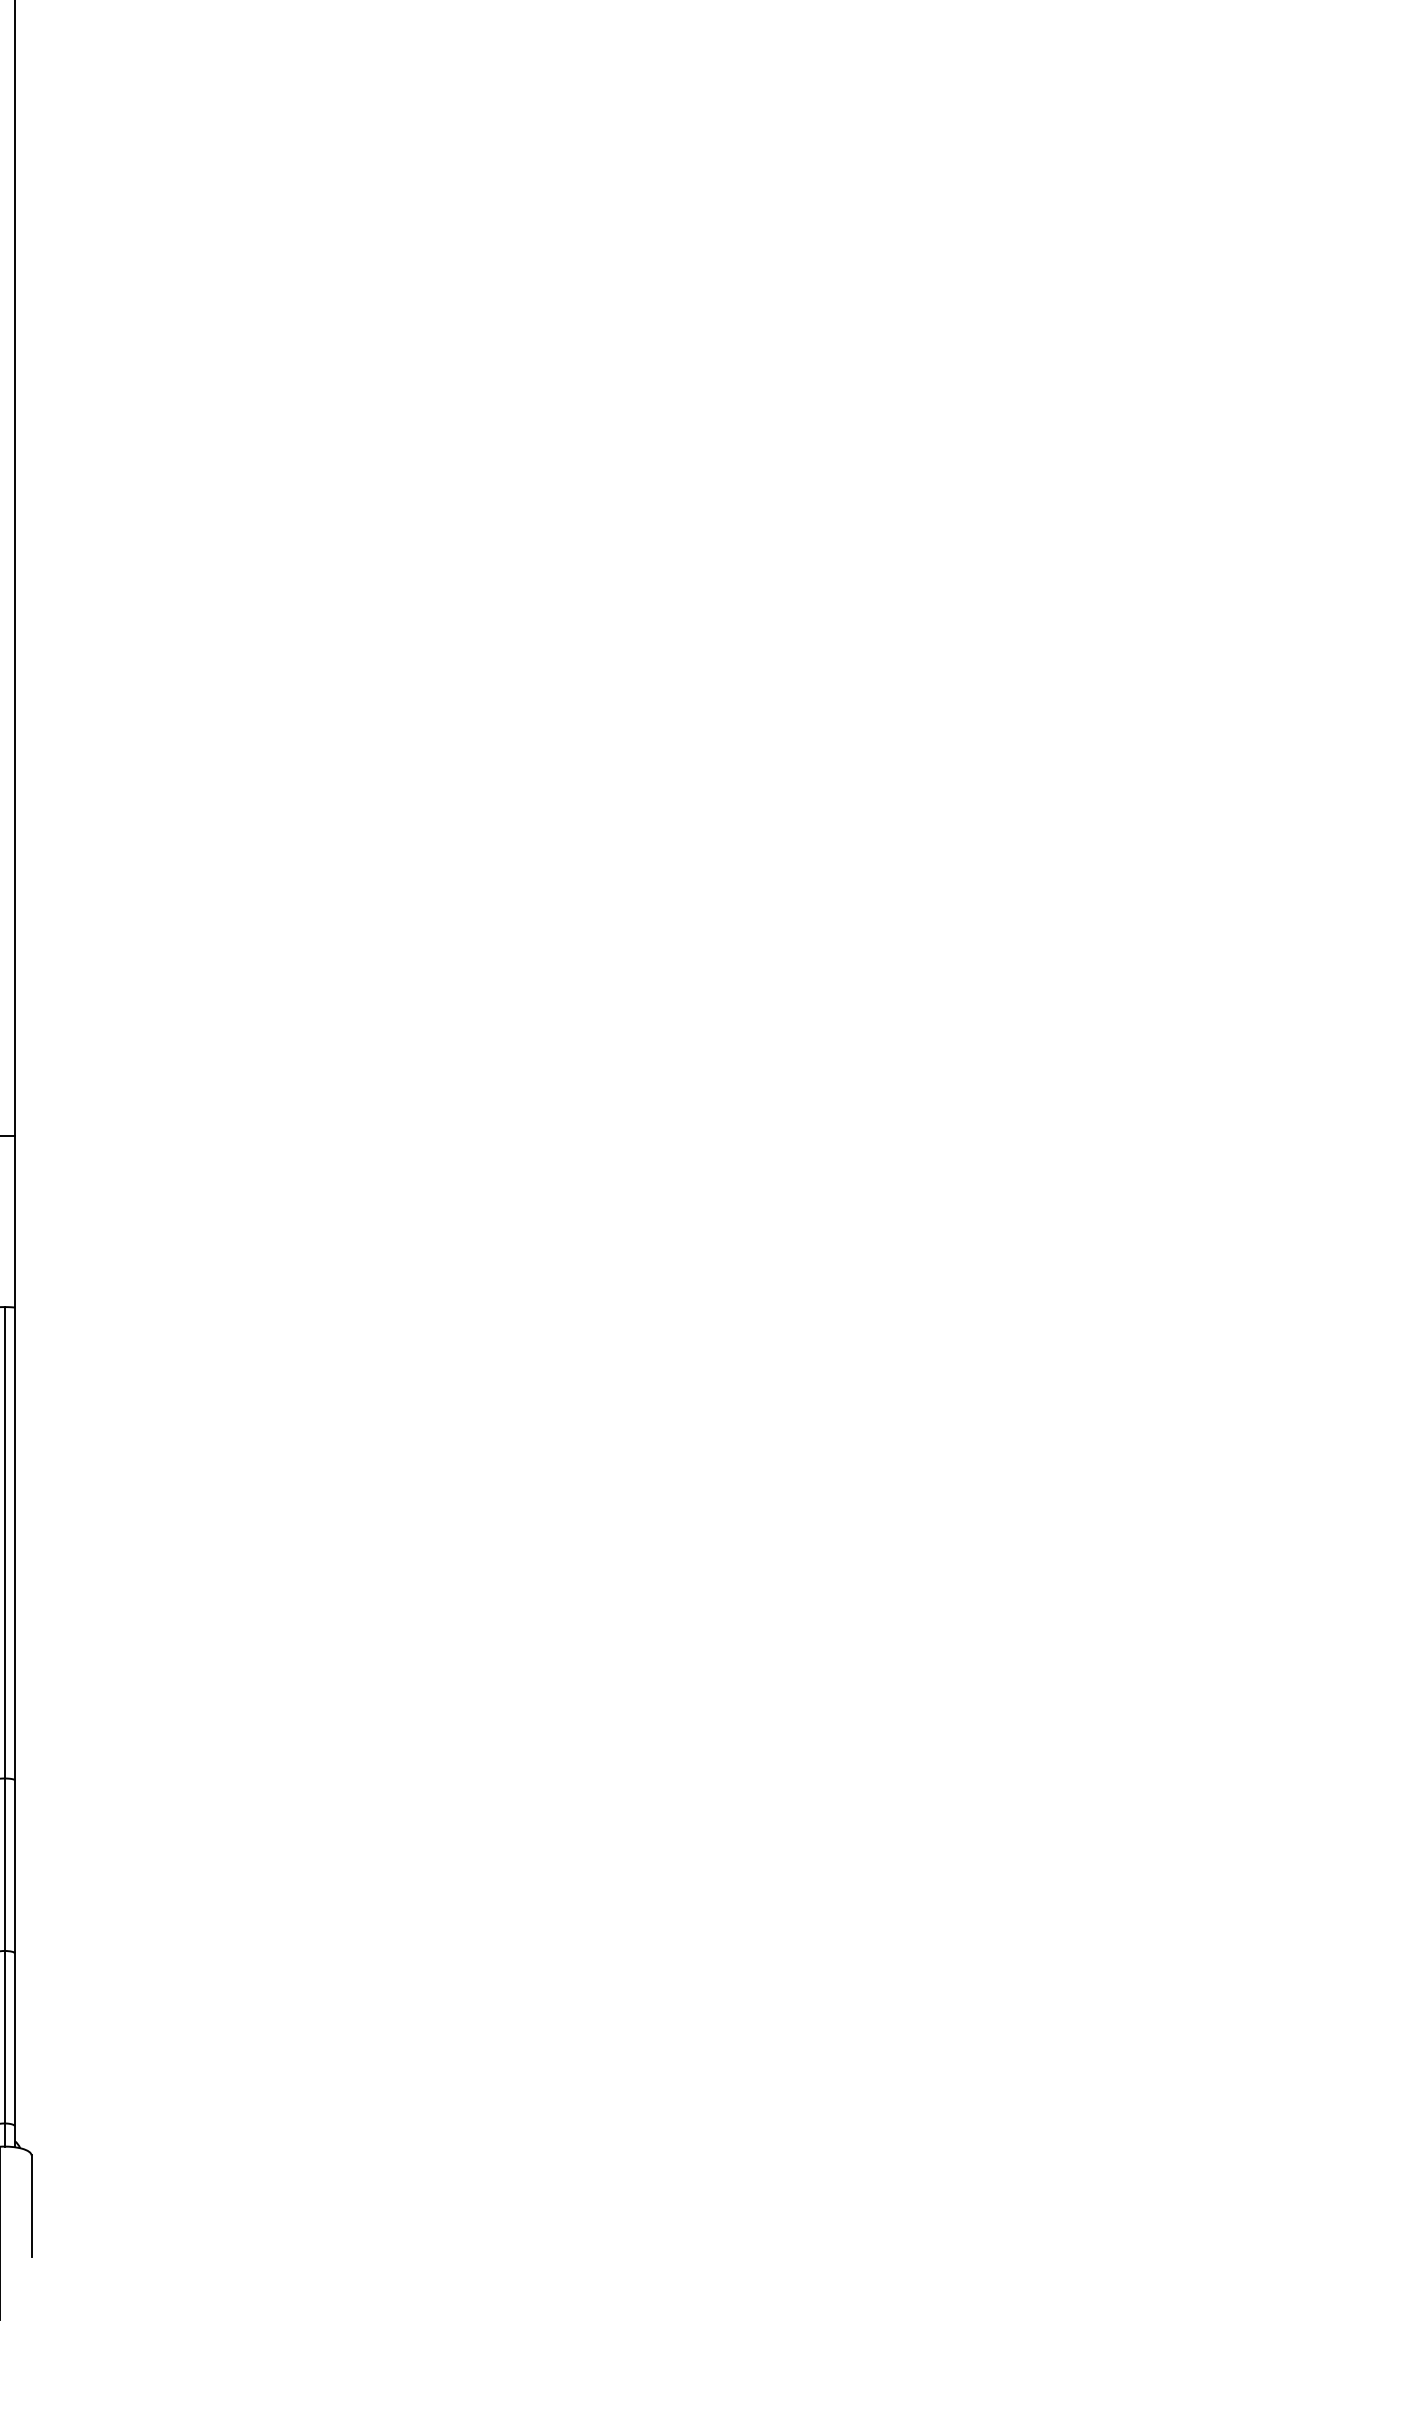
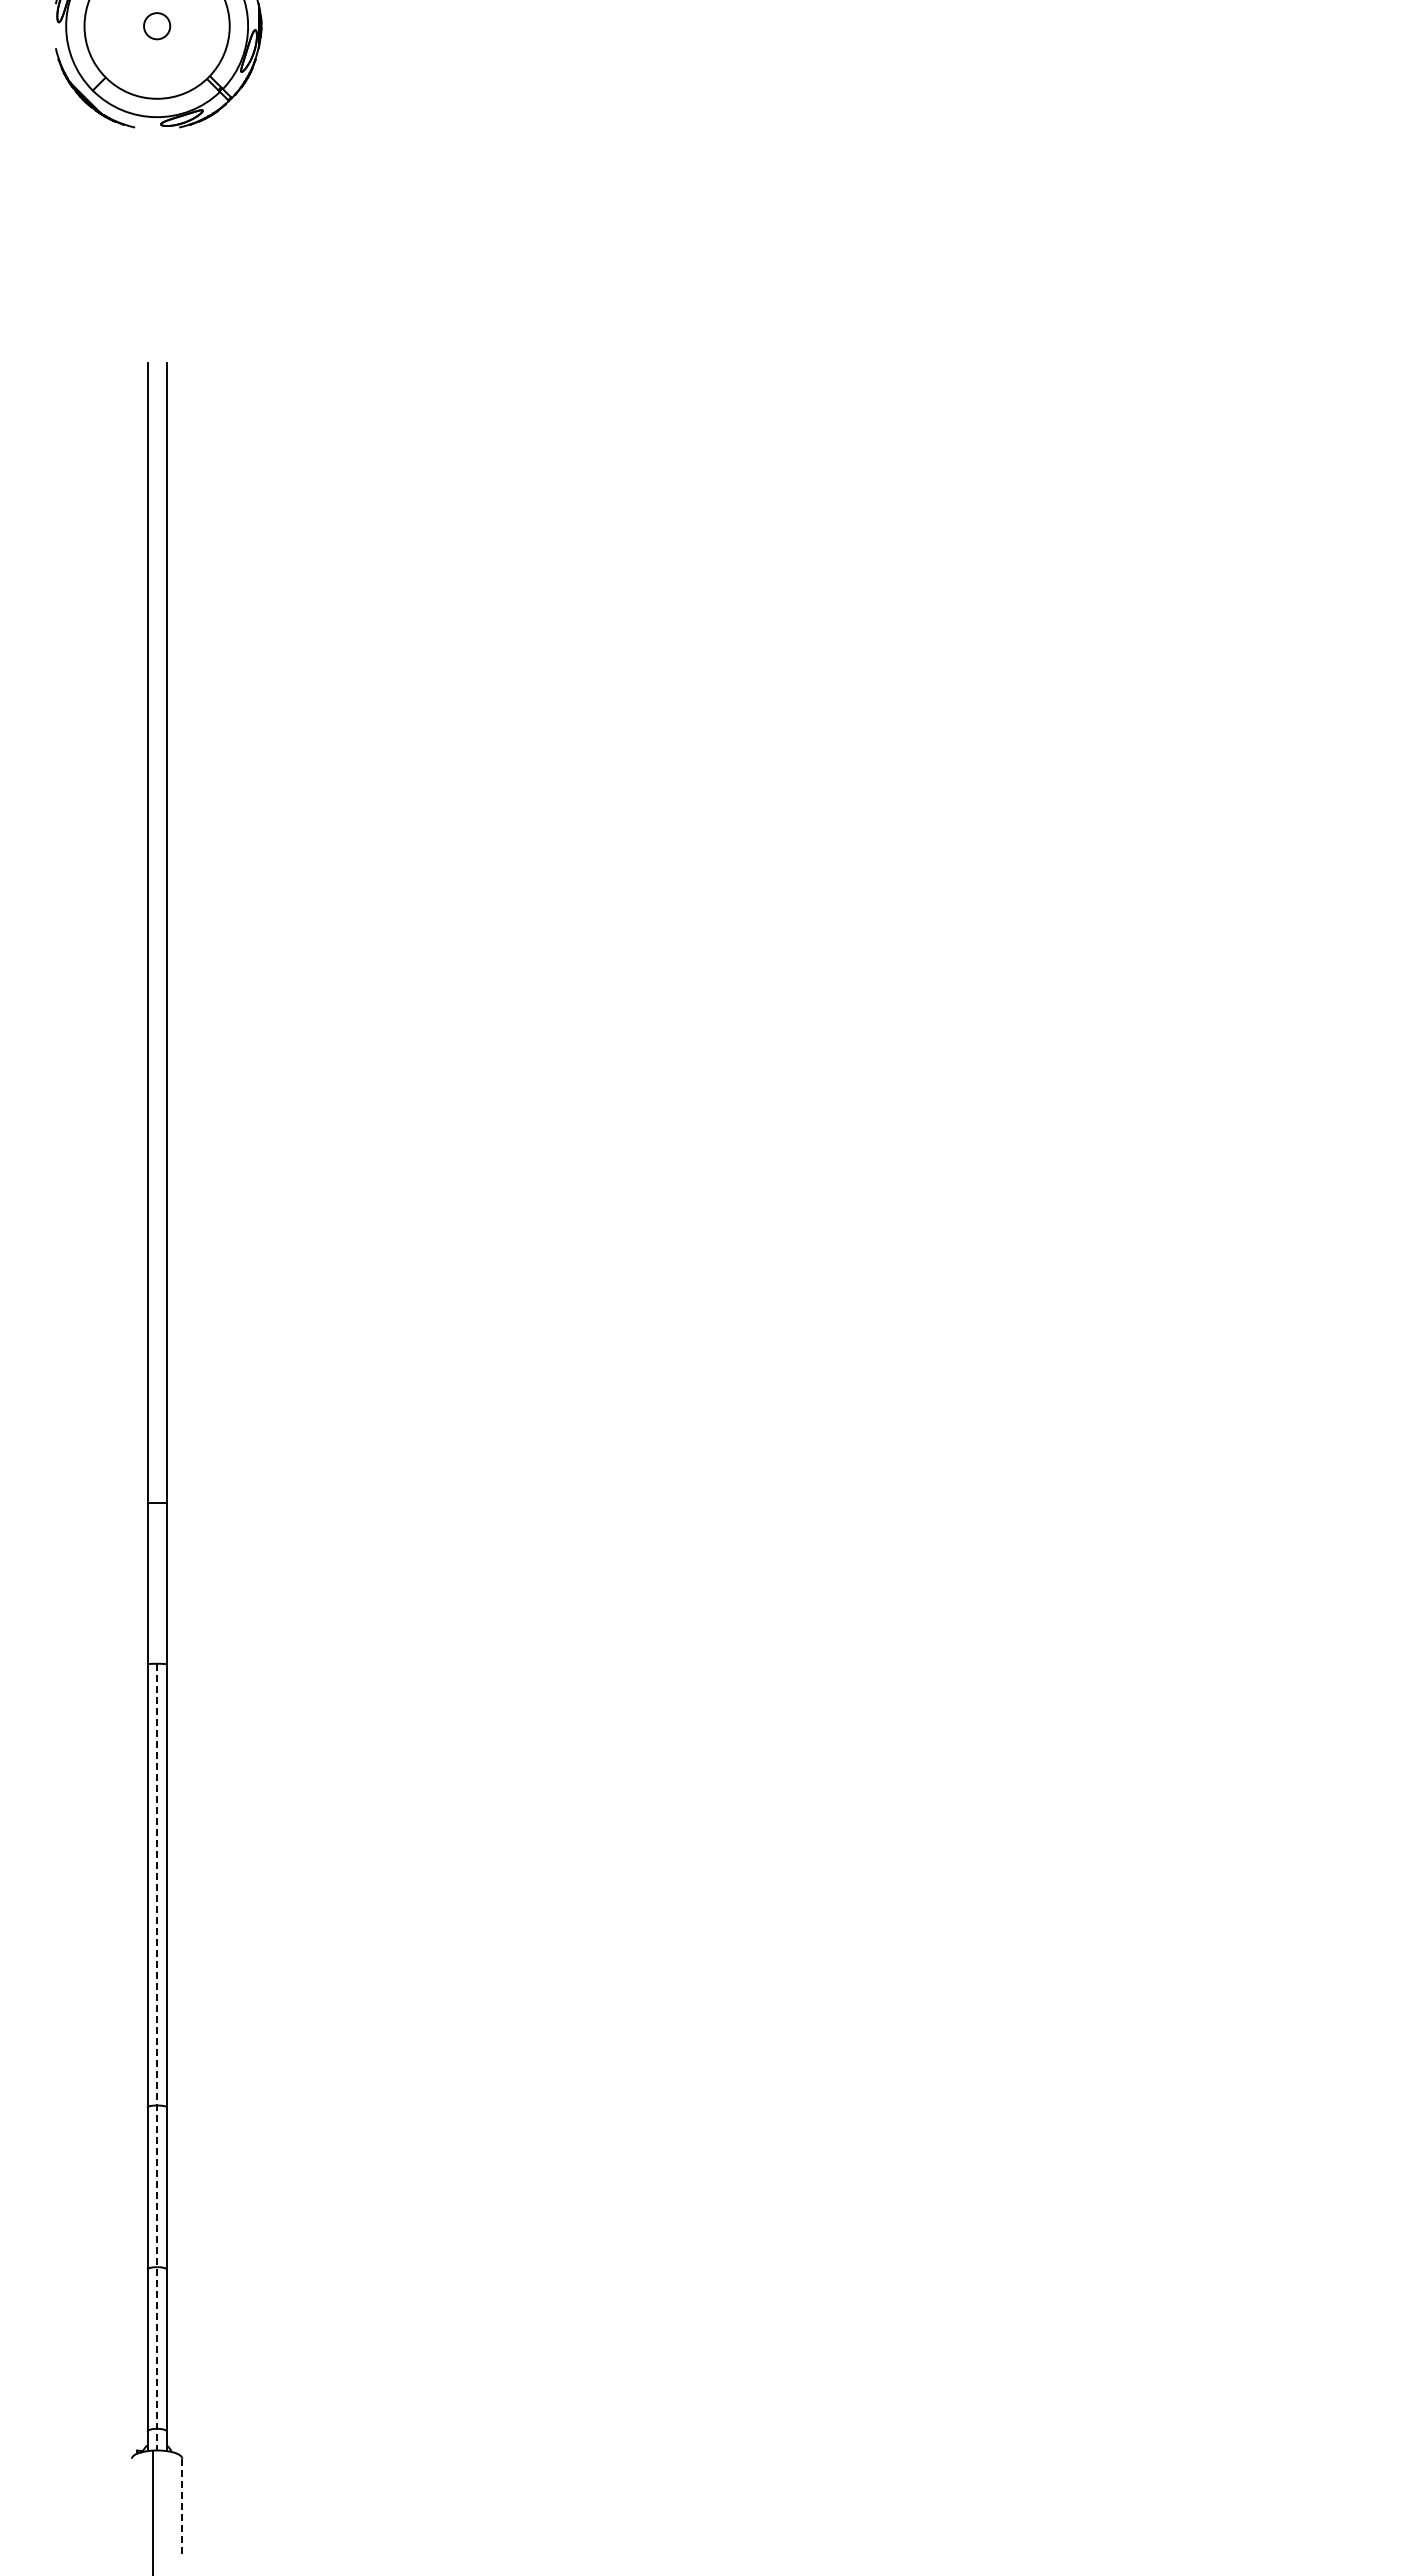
line: (5, 1727) -> (157, 2057), solid -> dashed
line: (31, 2206) -> (182, 2506), solid -> dashed

